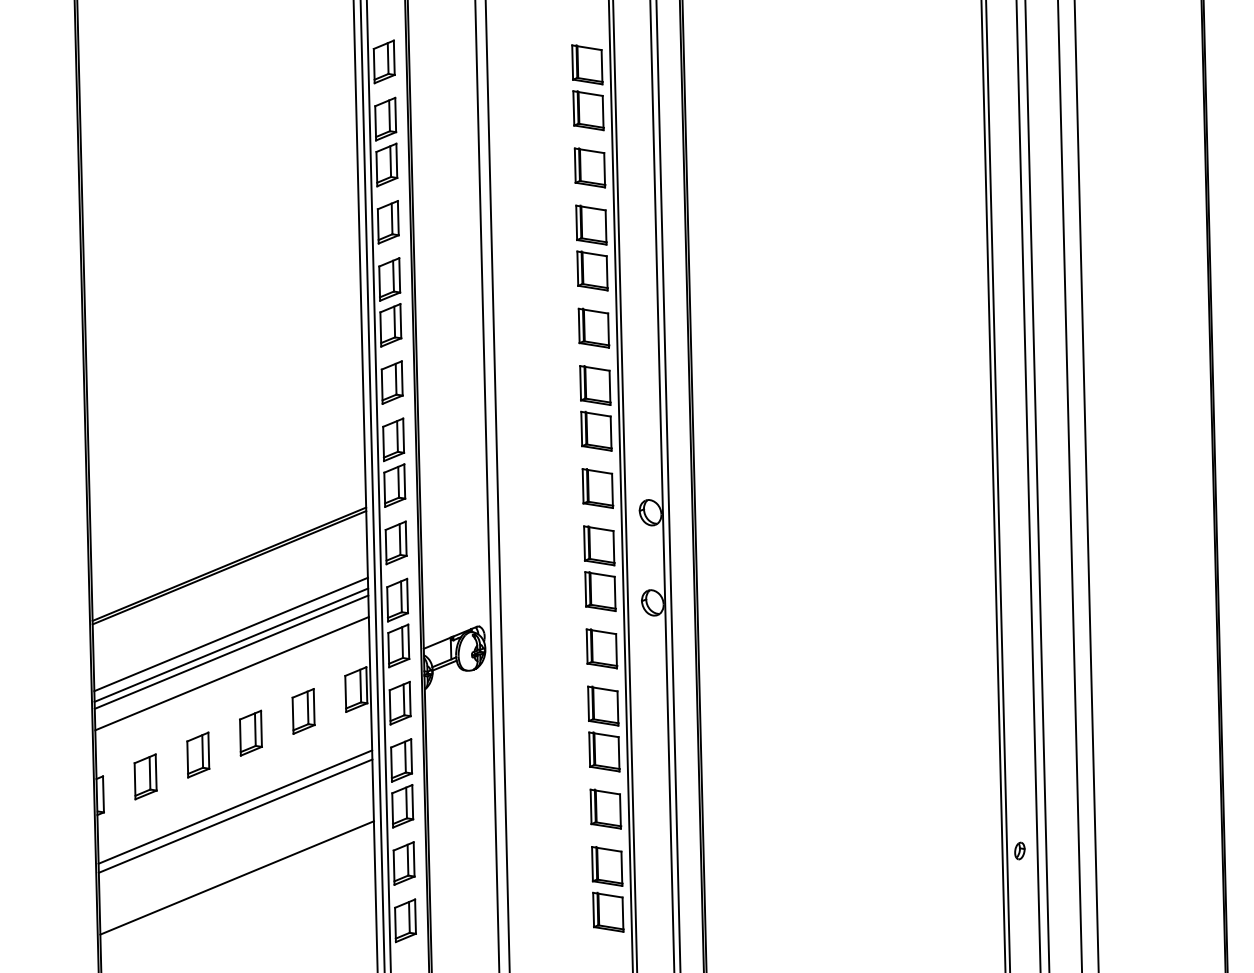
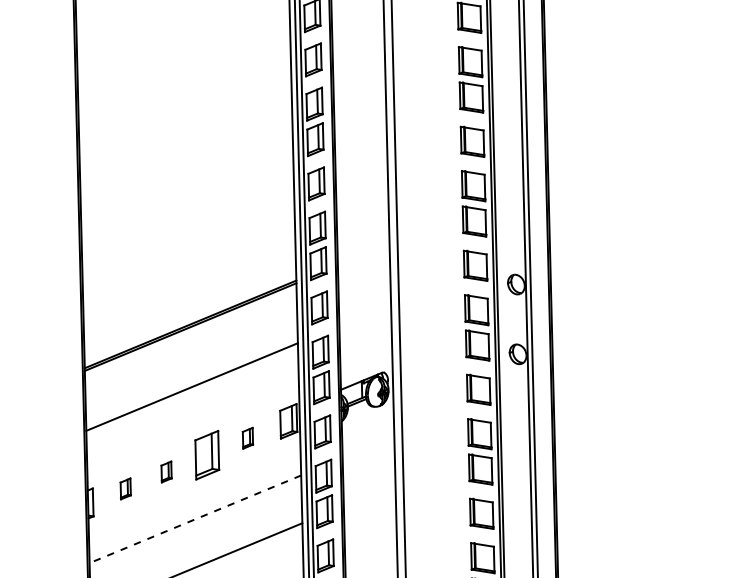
line: (230, 634) -> (191, 378), removed
line: (231, 651) -> (192, 391), removed
line: (231, 673) -> (192, 408), removed
part: (303, 711) -> (247, 438), size x0.6
part: (250, 732) -> (206, 454), size x1.4
part: (198, 754) -> (166, 471), size x0.6
part: (145, 776) -> (125, 488), size x0.6
line: (235, 806) -> (195, 511), removed
line: (235, 816) -> (195, 519), solid -> dashed

